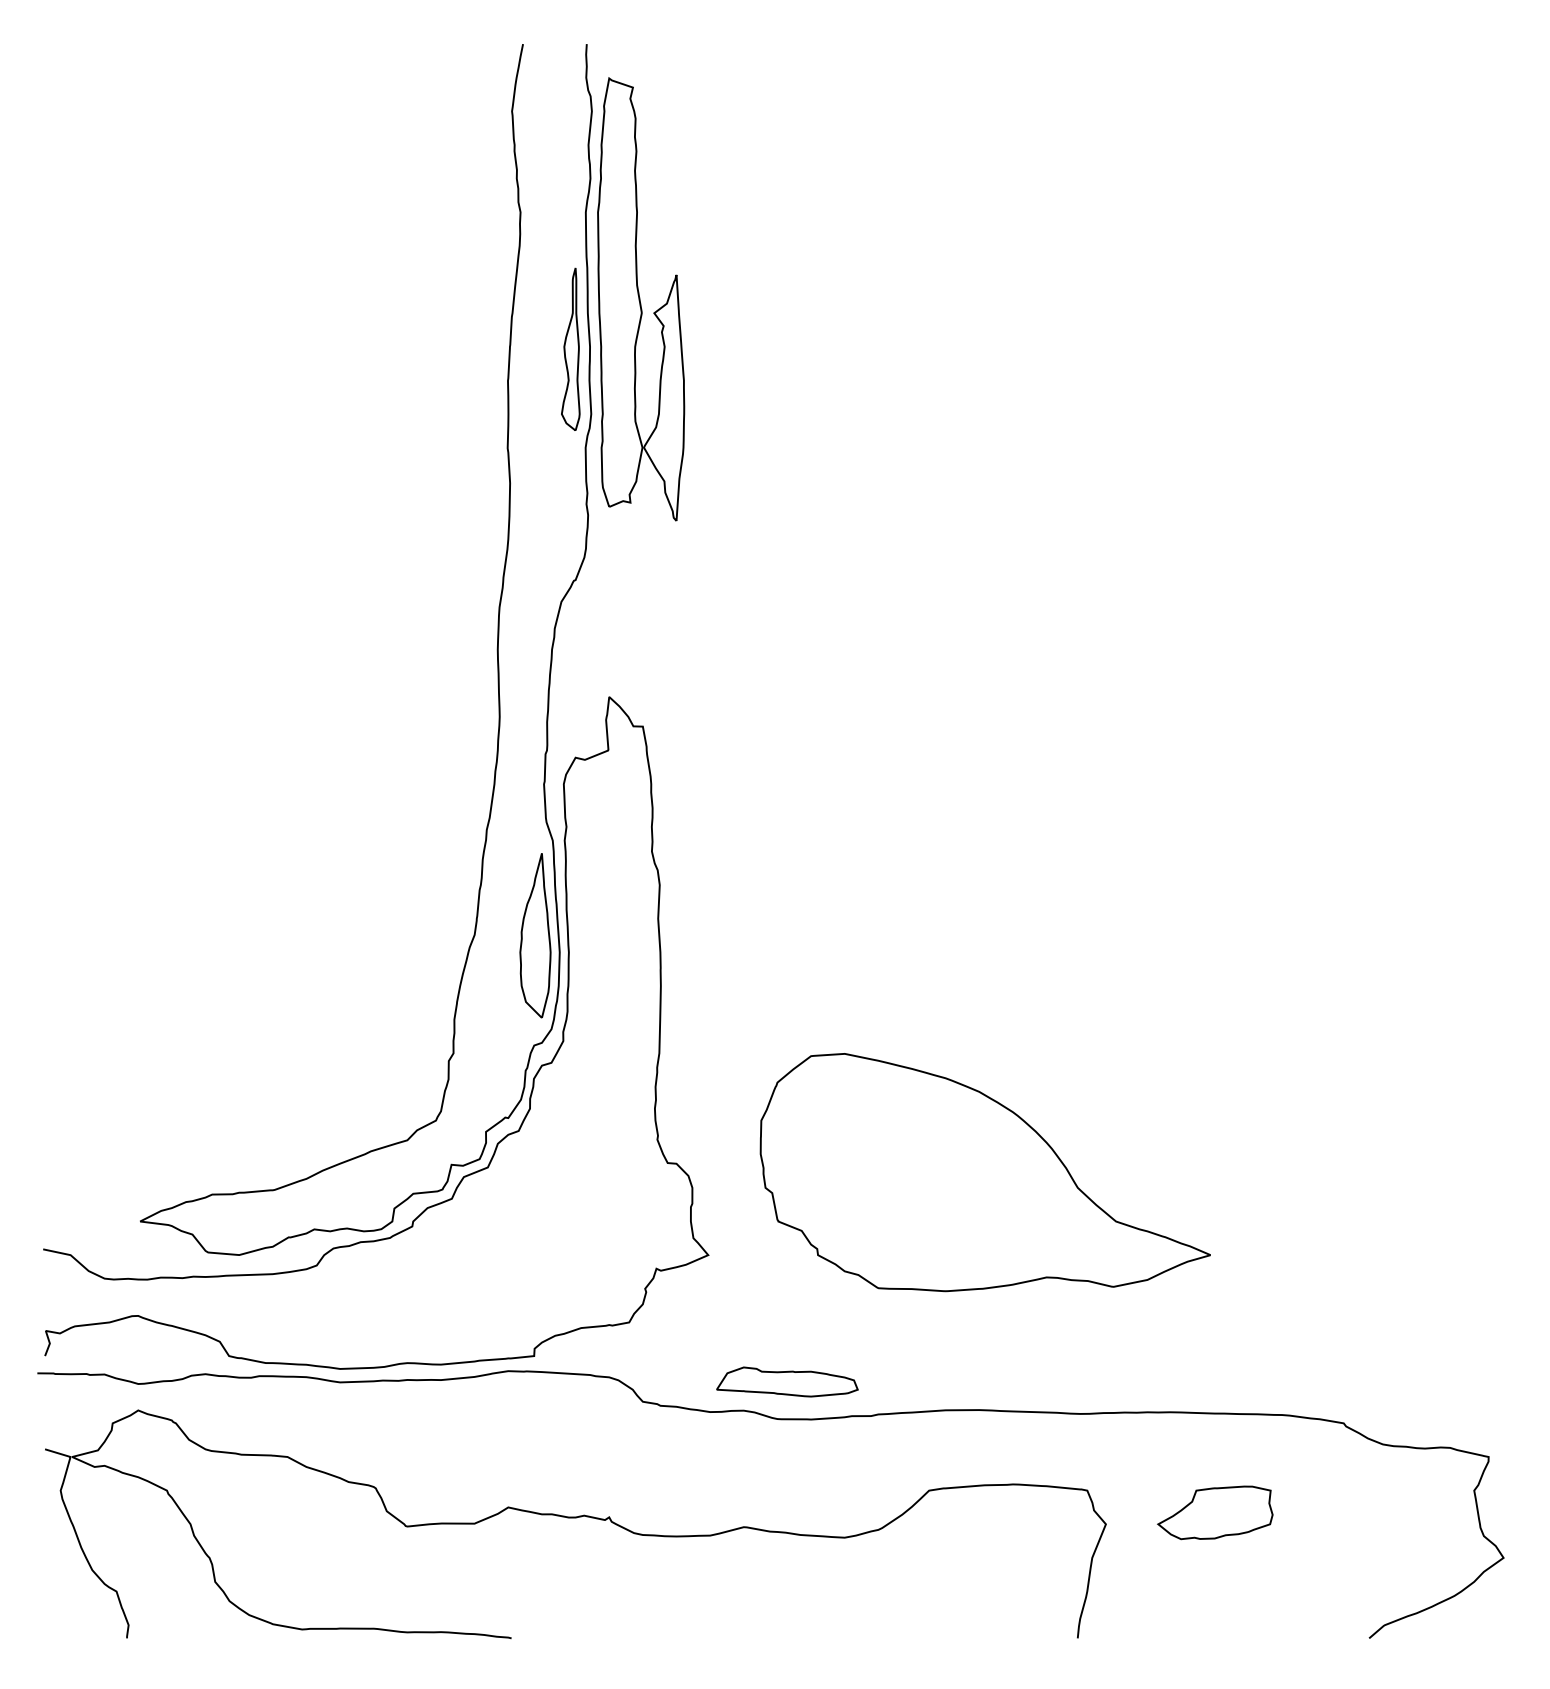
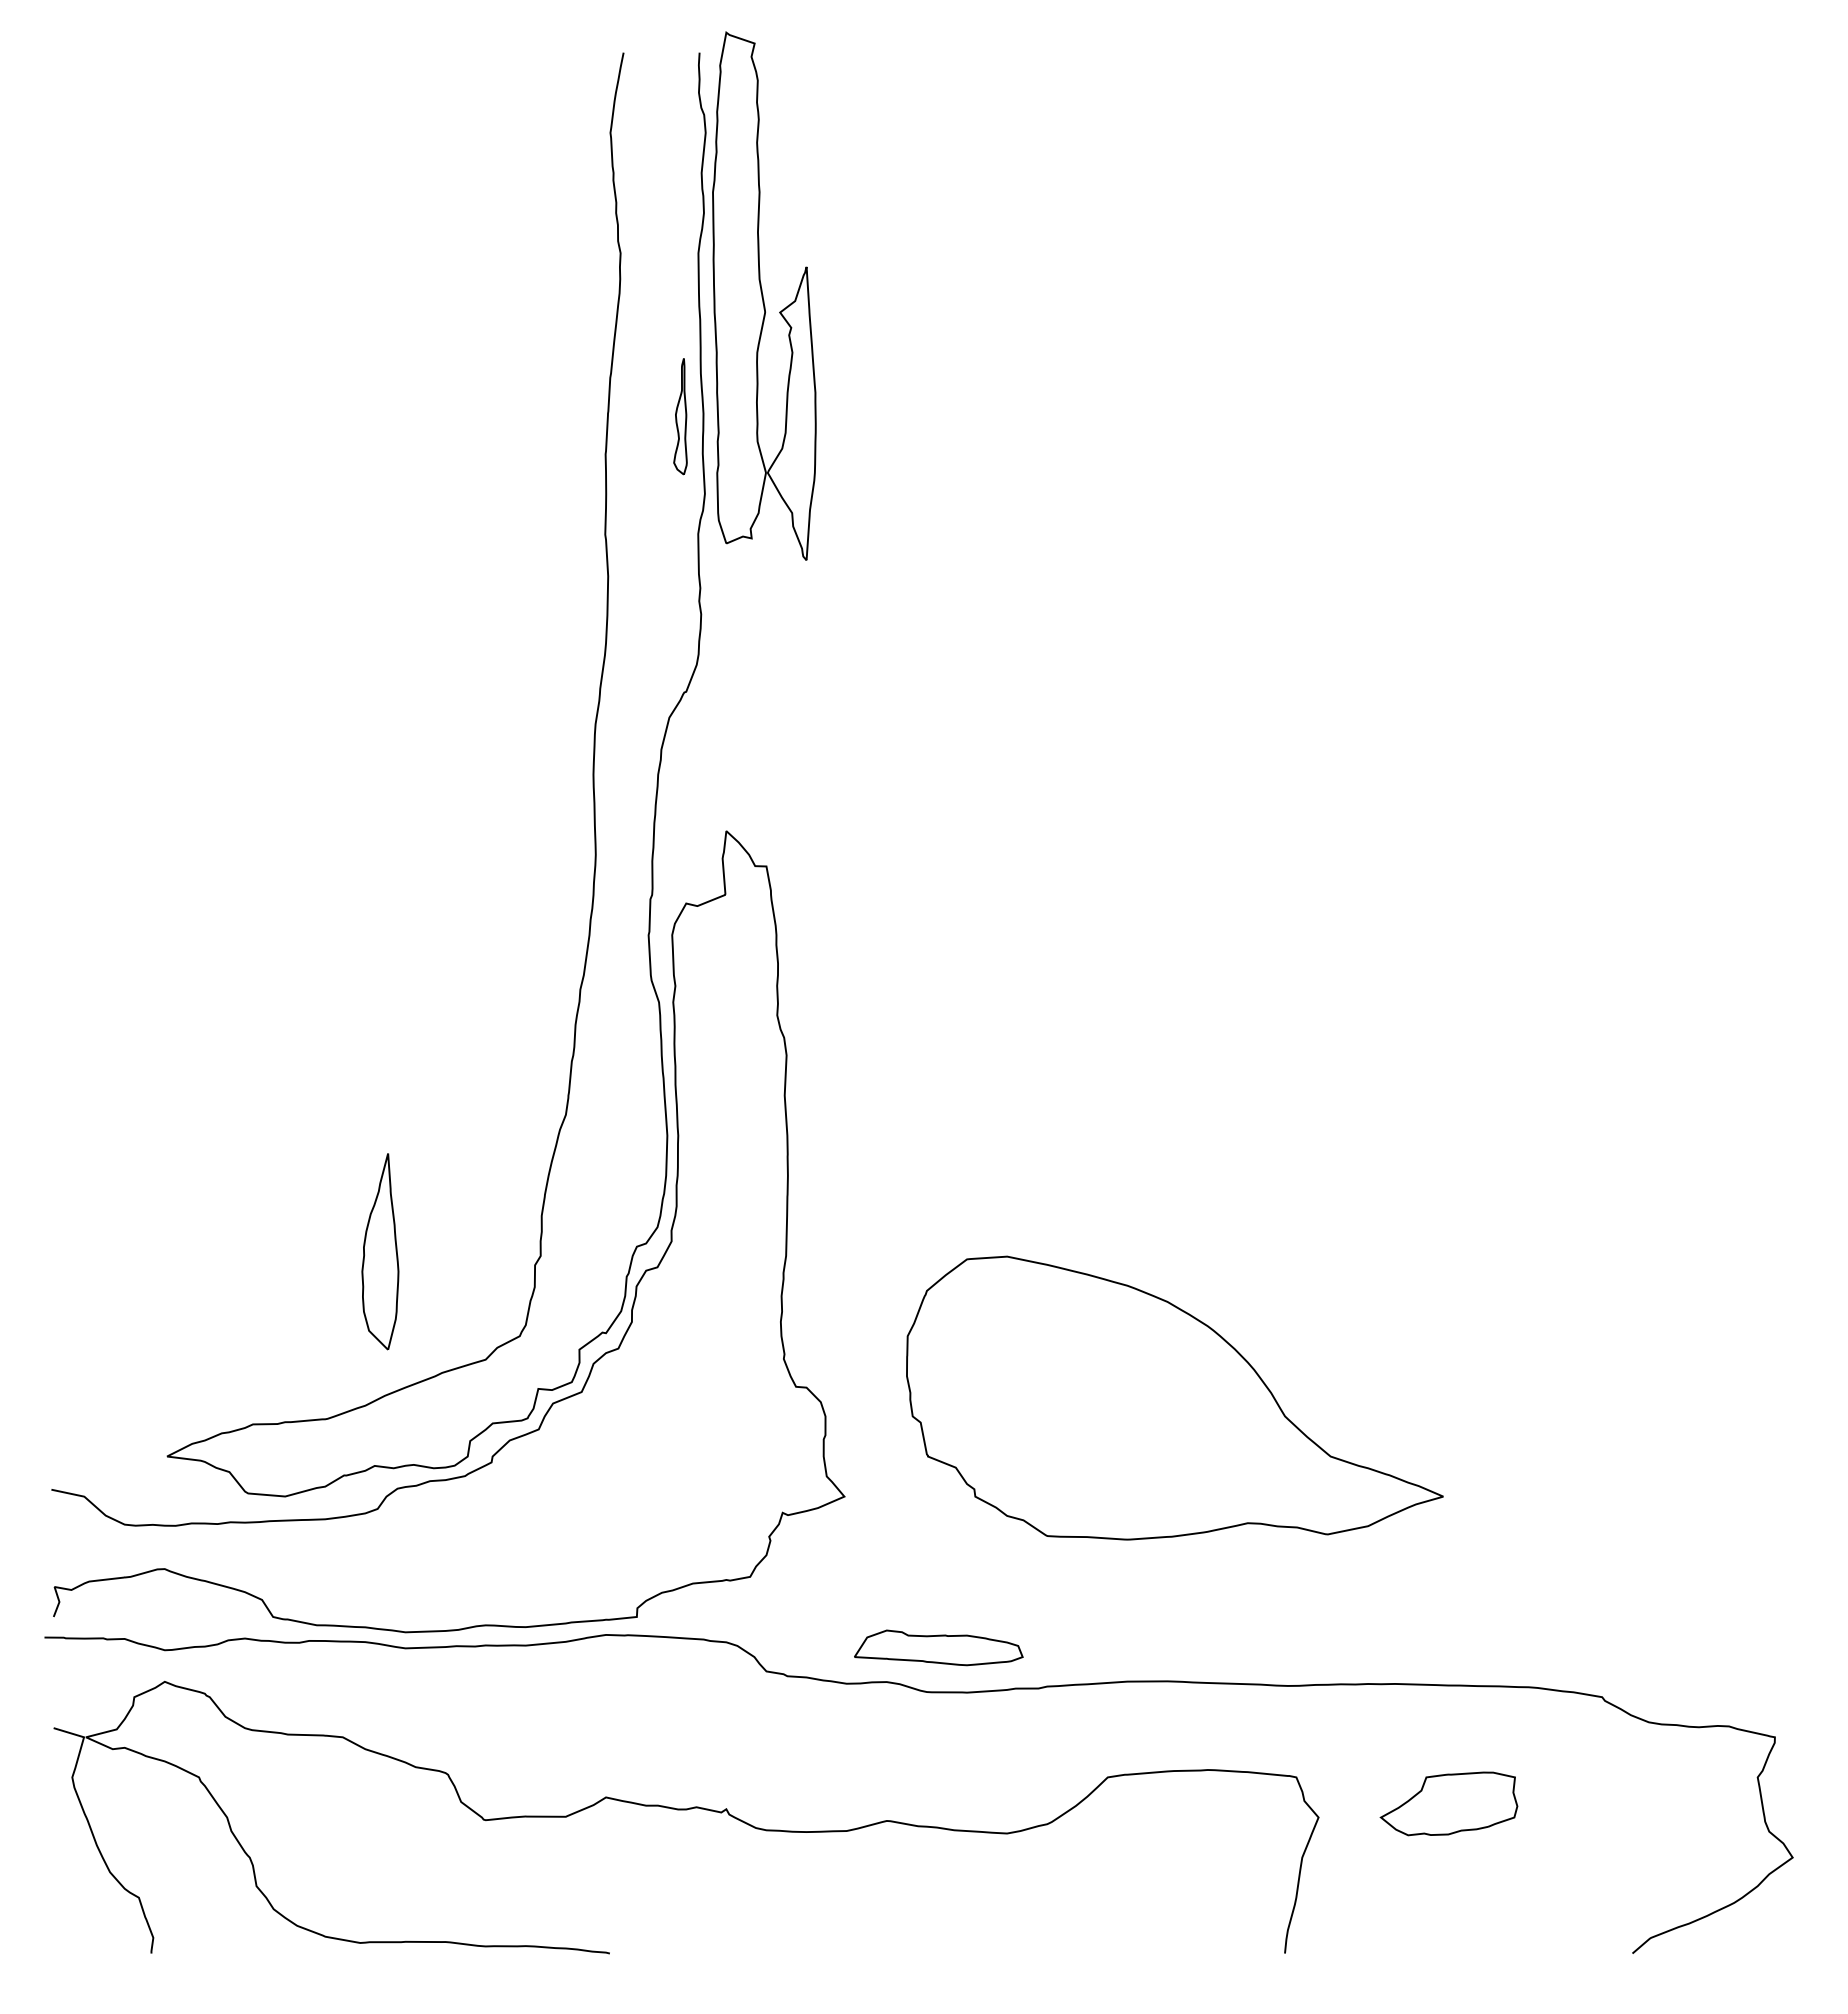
part: (641, 298) -> (764, 295), moved
part: (570, 349) -> (680, 416), size x0.6
part: (535, 935) -> (380, 1251), moved

